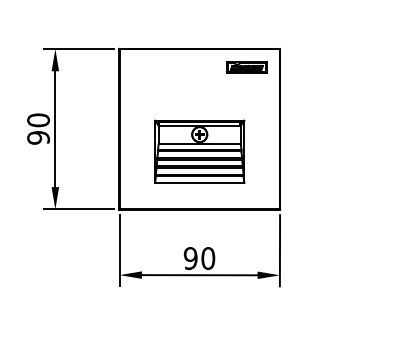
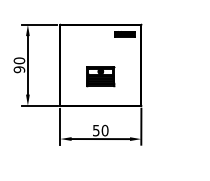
part: (199, 151) -> (100, 76), size x0.6
text: (189, 256) -> (95, 129), 90 -> 50

